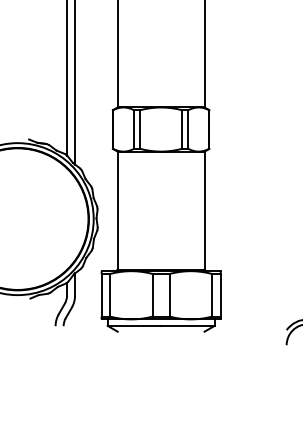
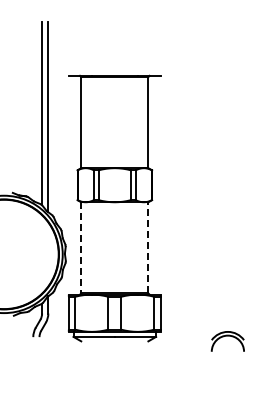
line: (118, 210) -> (81, 247), solid -> dashed
line: (204, 210) -> (148, 247), solid -> dashed

